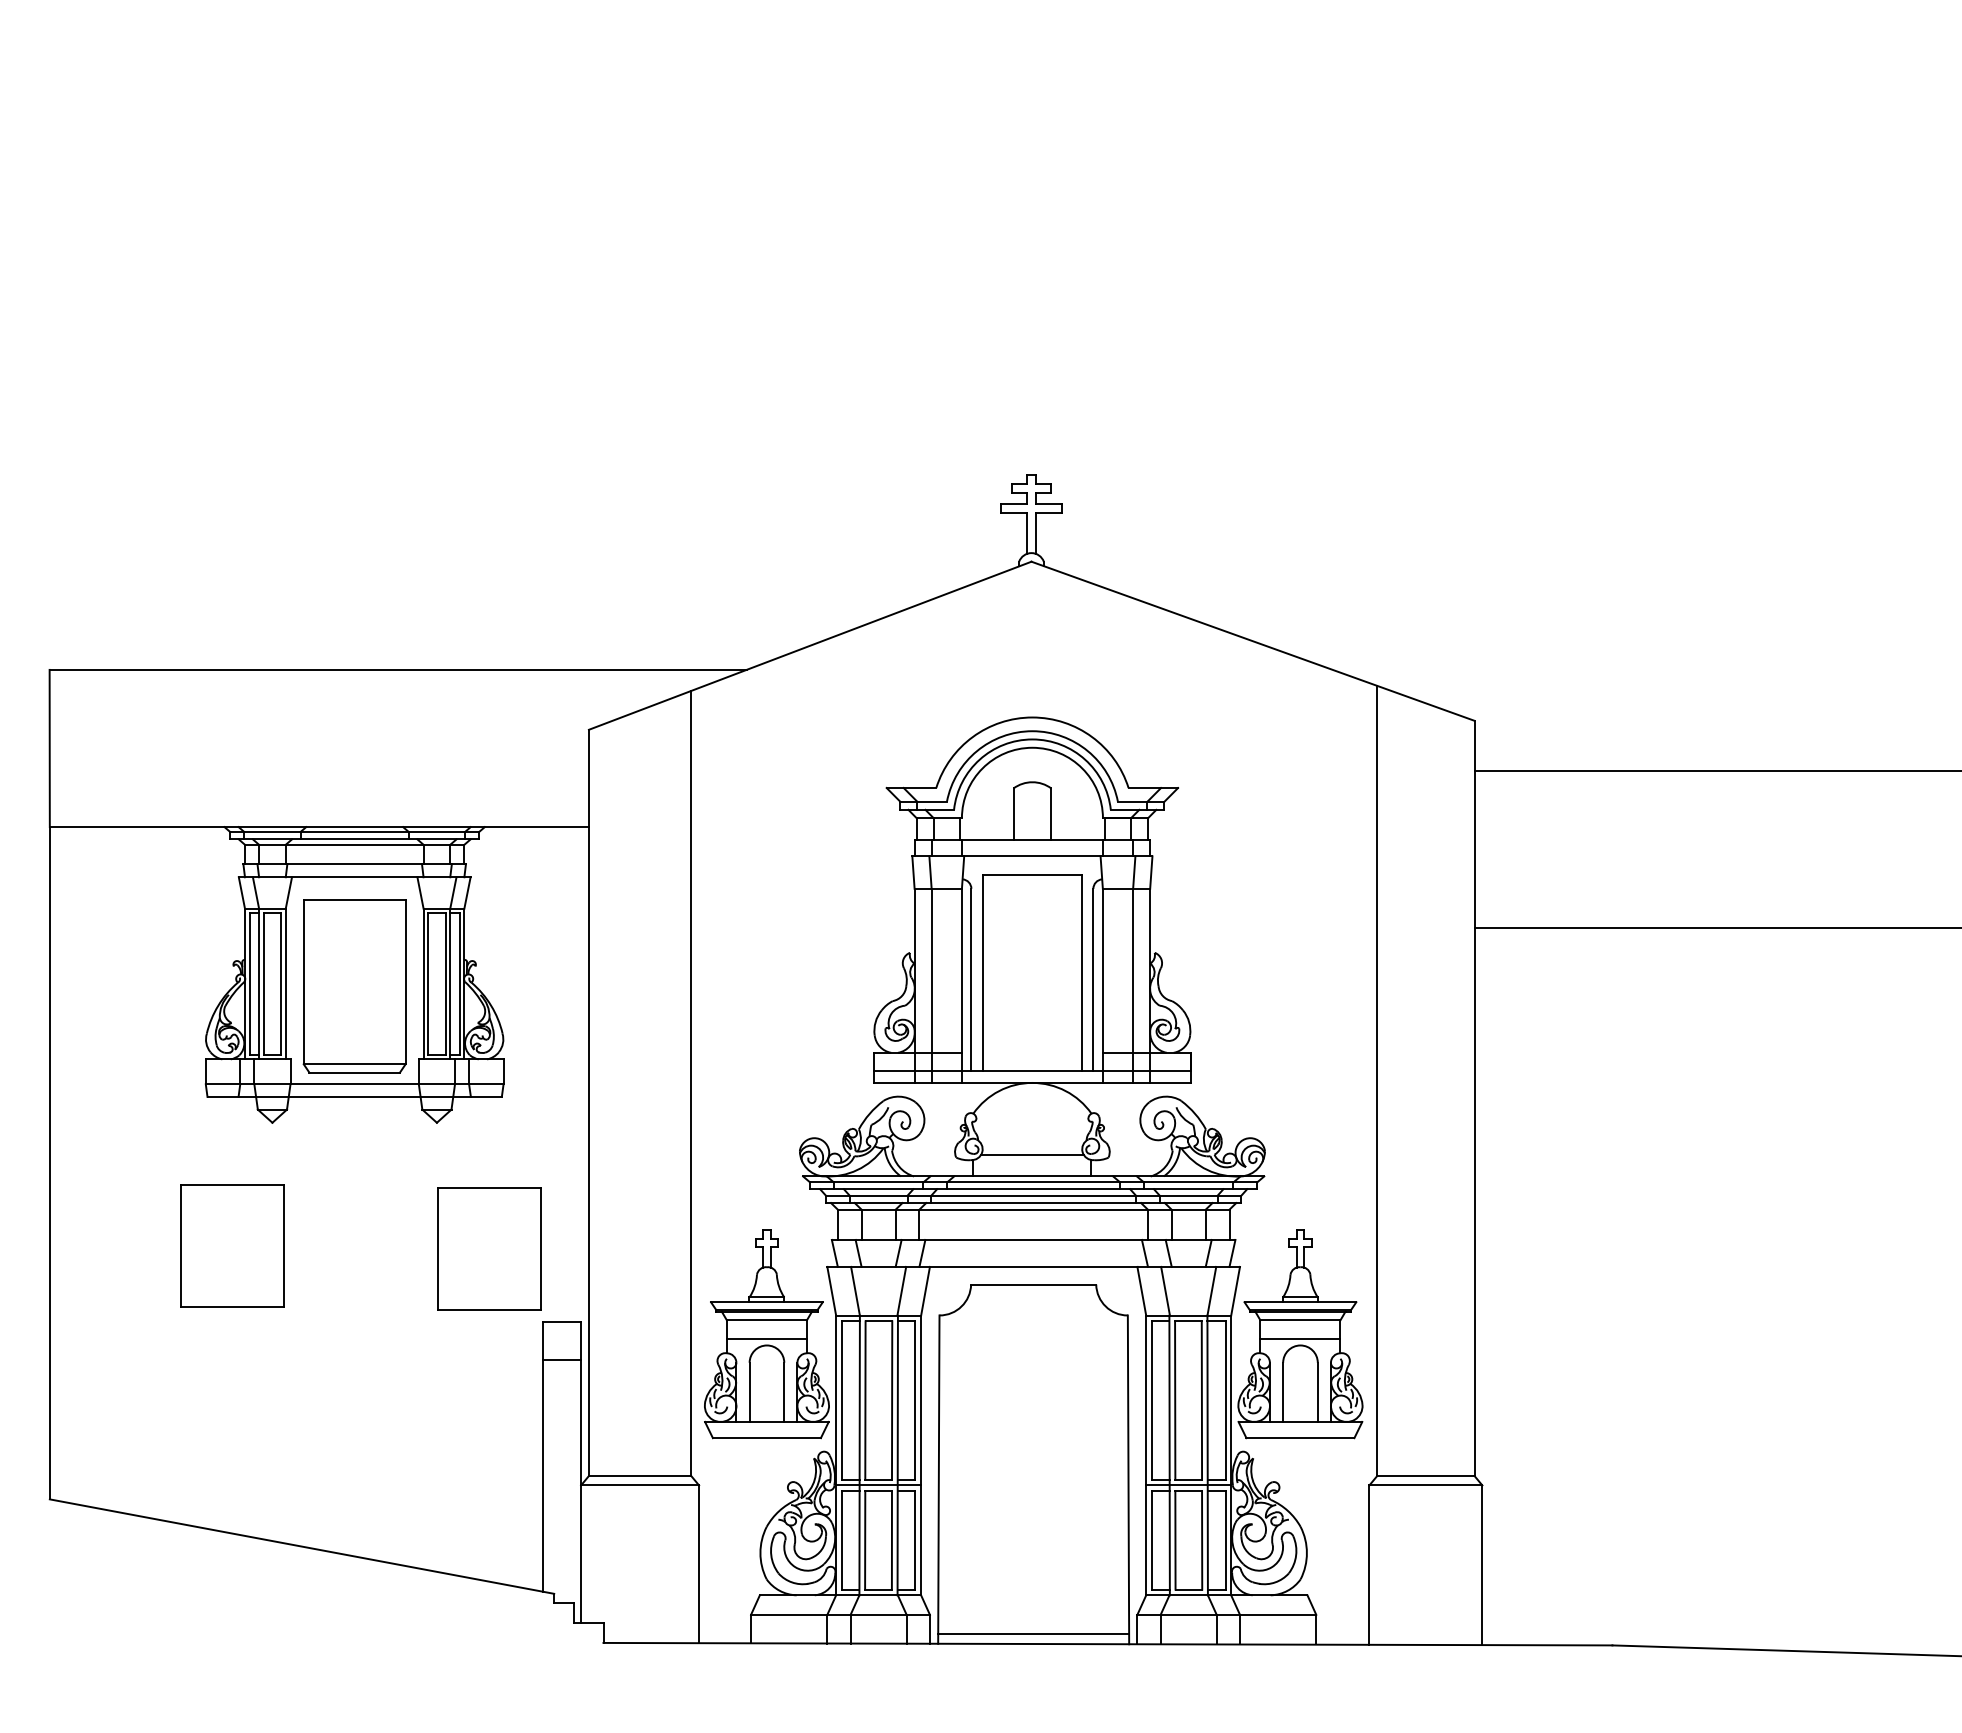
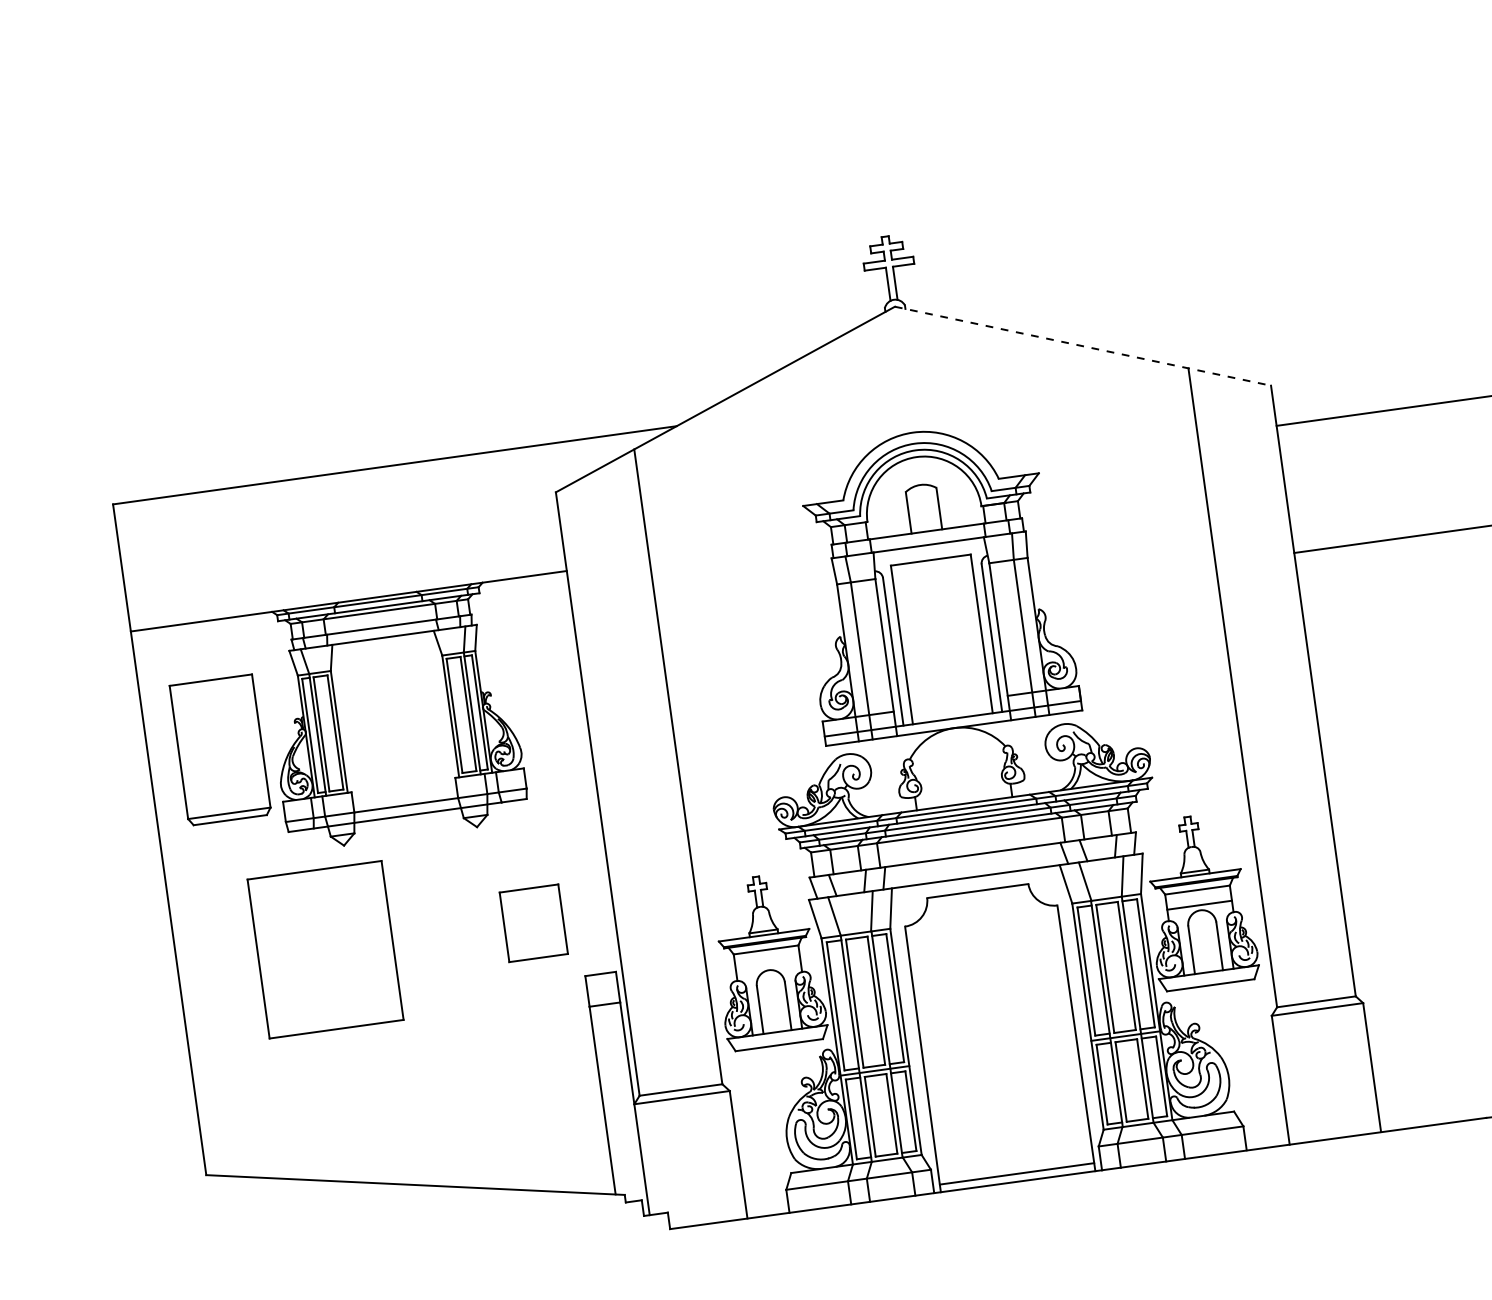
line: (1253, 641) -> (1083, 346), solid -> dashed
part: (354, 986) -> (220, 750), moved
line: (1031, 1155) -> (961, 786), removed
part: (232, 1245) -> (325, 949), size x1.6
part: (489, 1248) -> (533, 922), size x0.7
line: (766, 1339) -> (767, 965), removed

